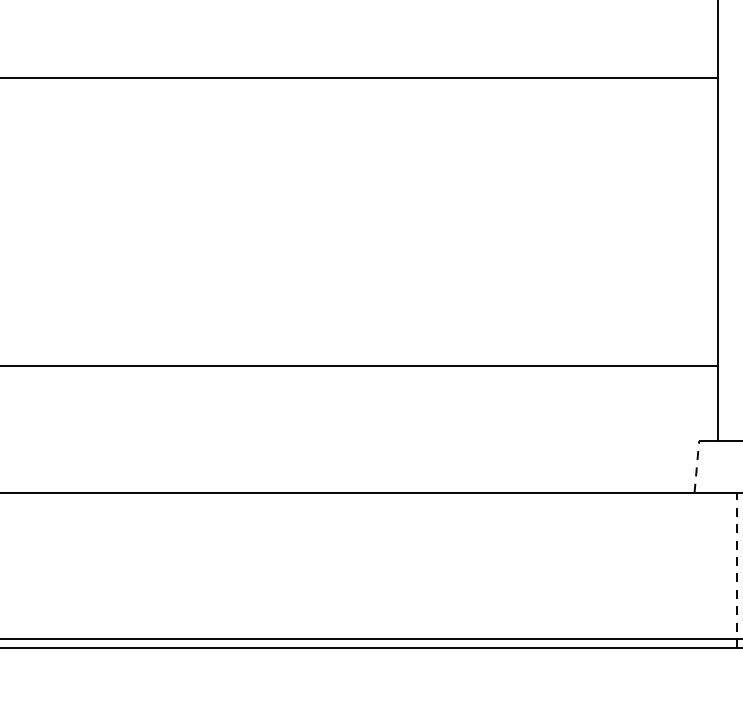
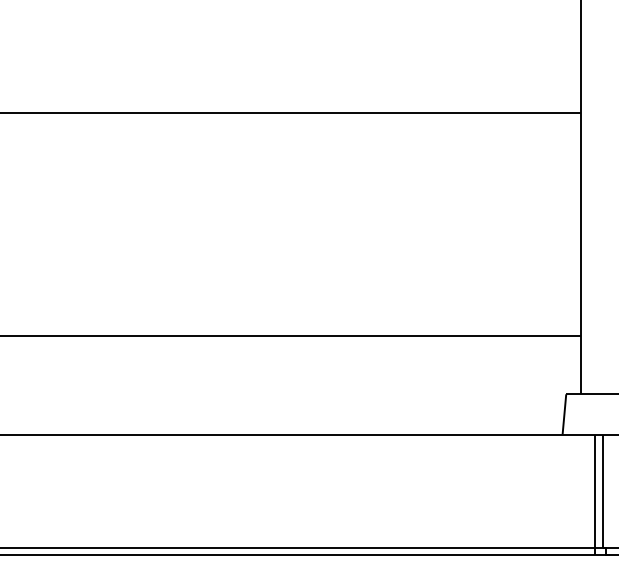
line: (696, 465) -> (564, 413), dashed -> solid
line: (736, 570) -> (595, 494), dashed -> solid

